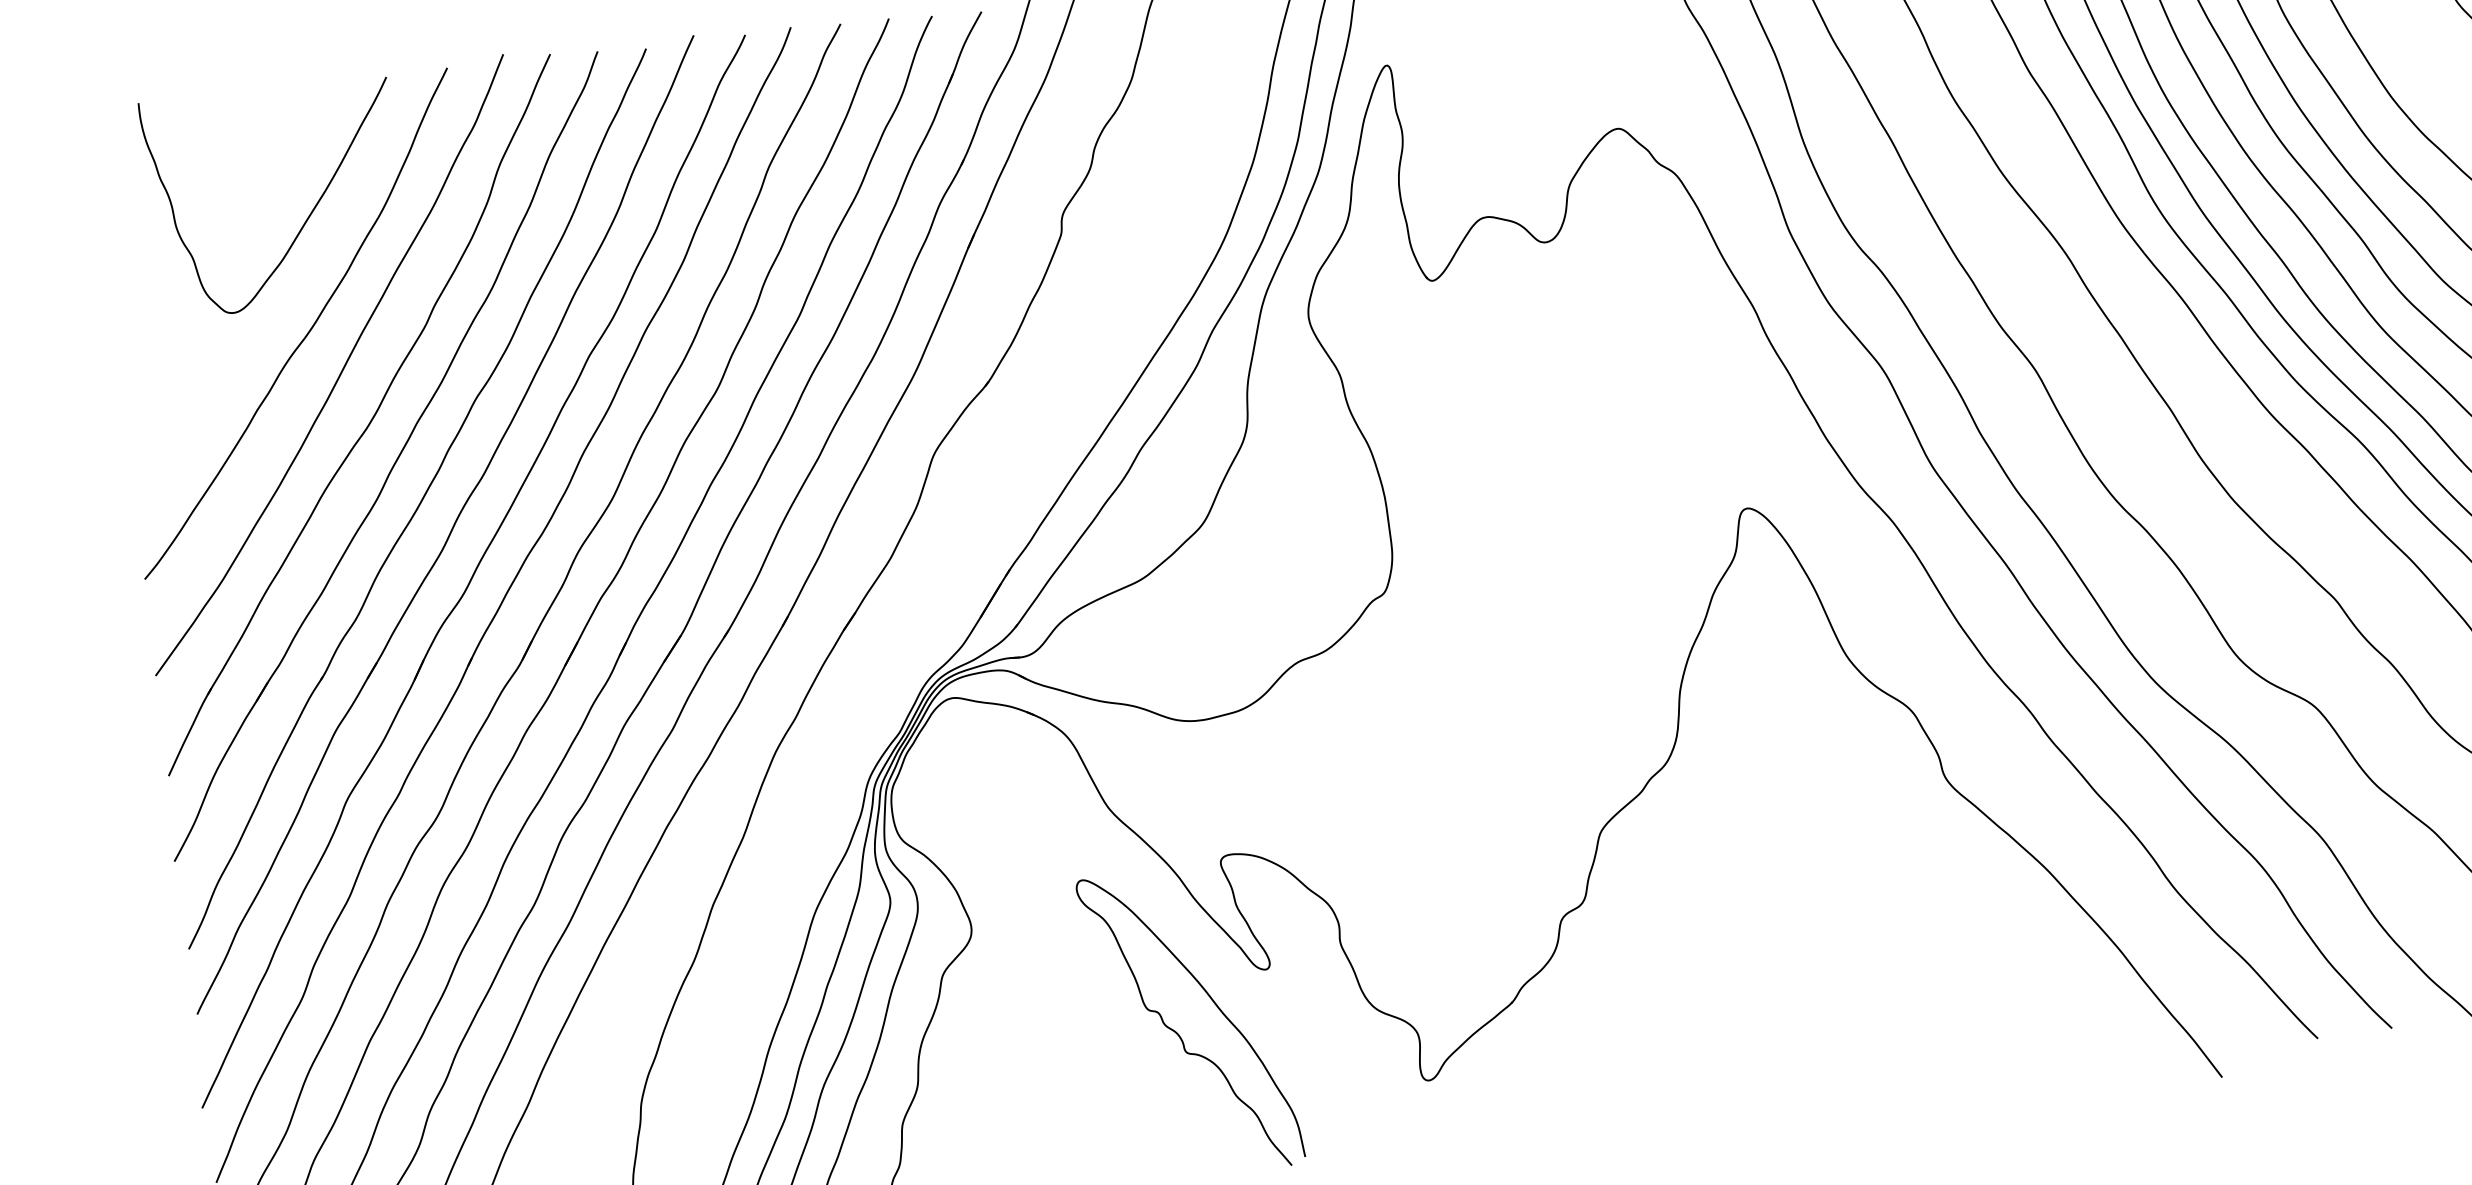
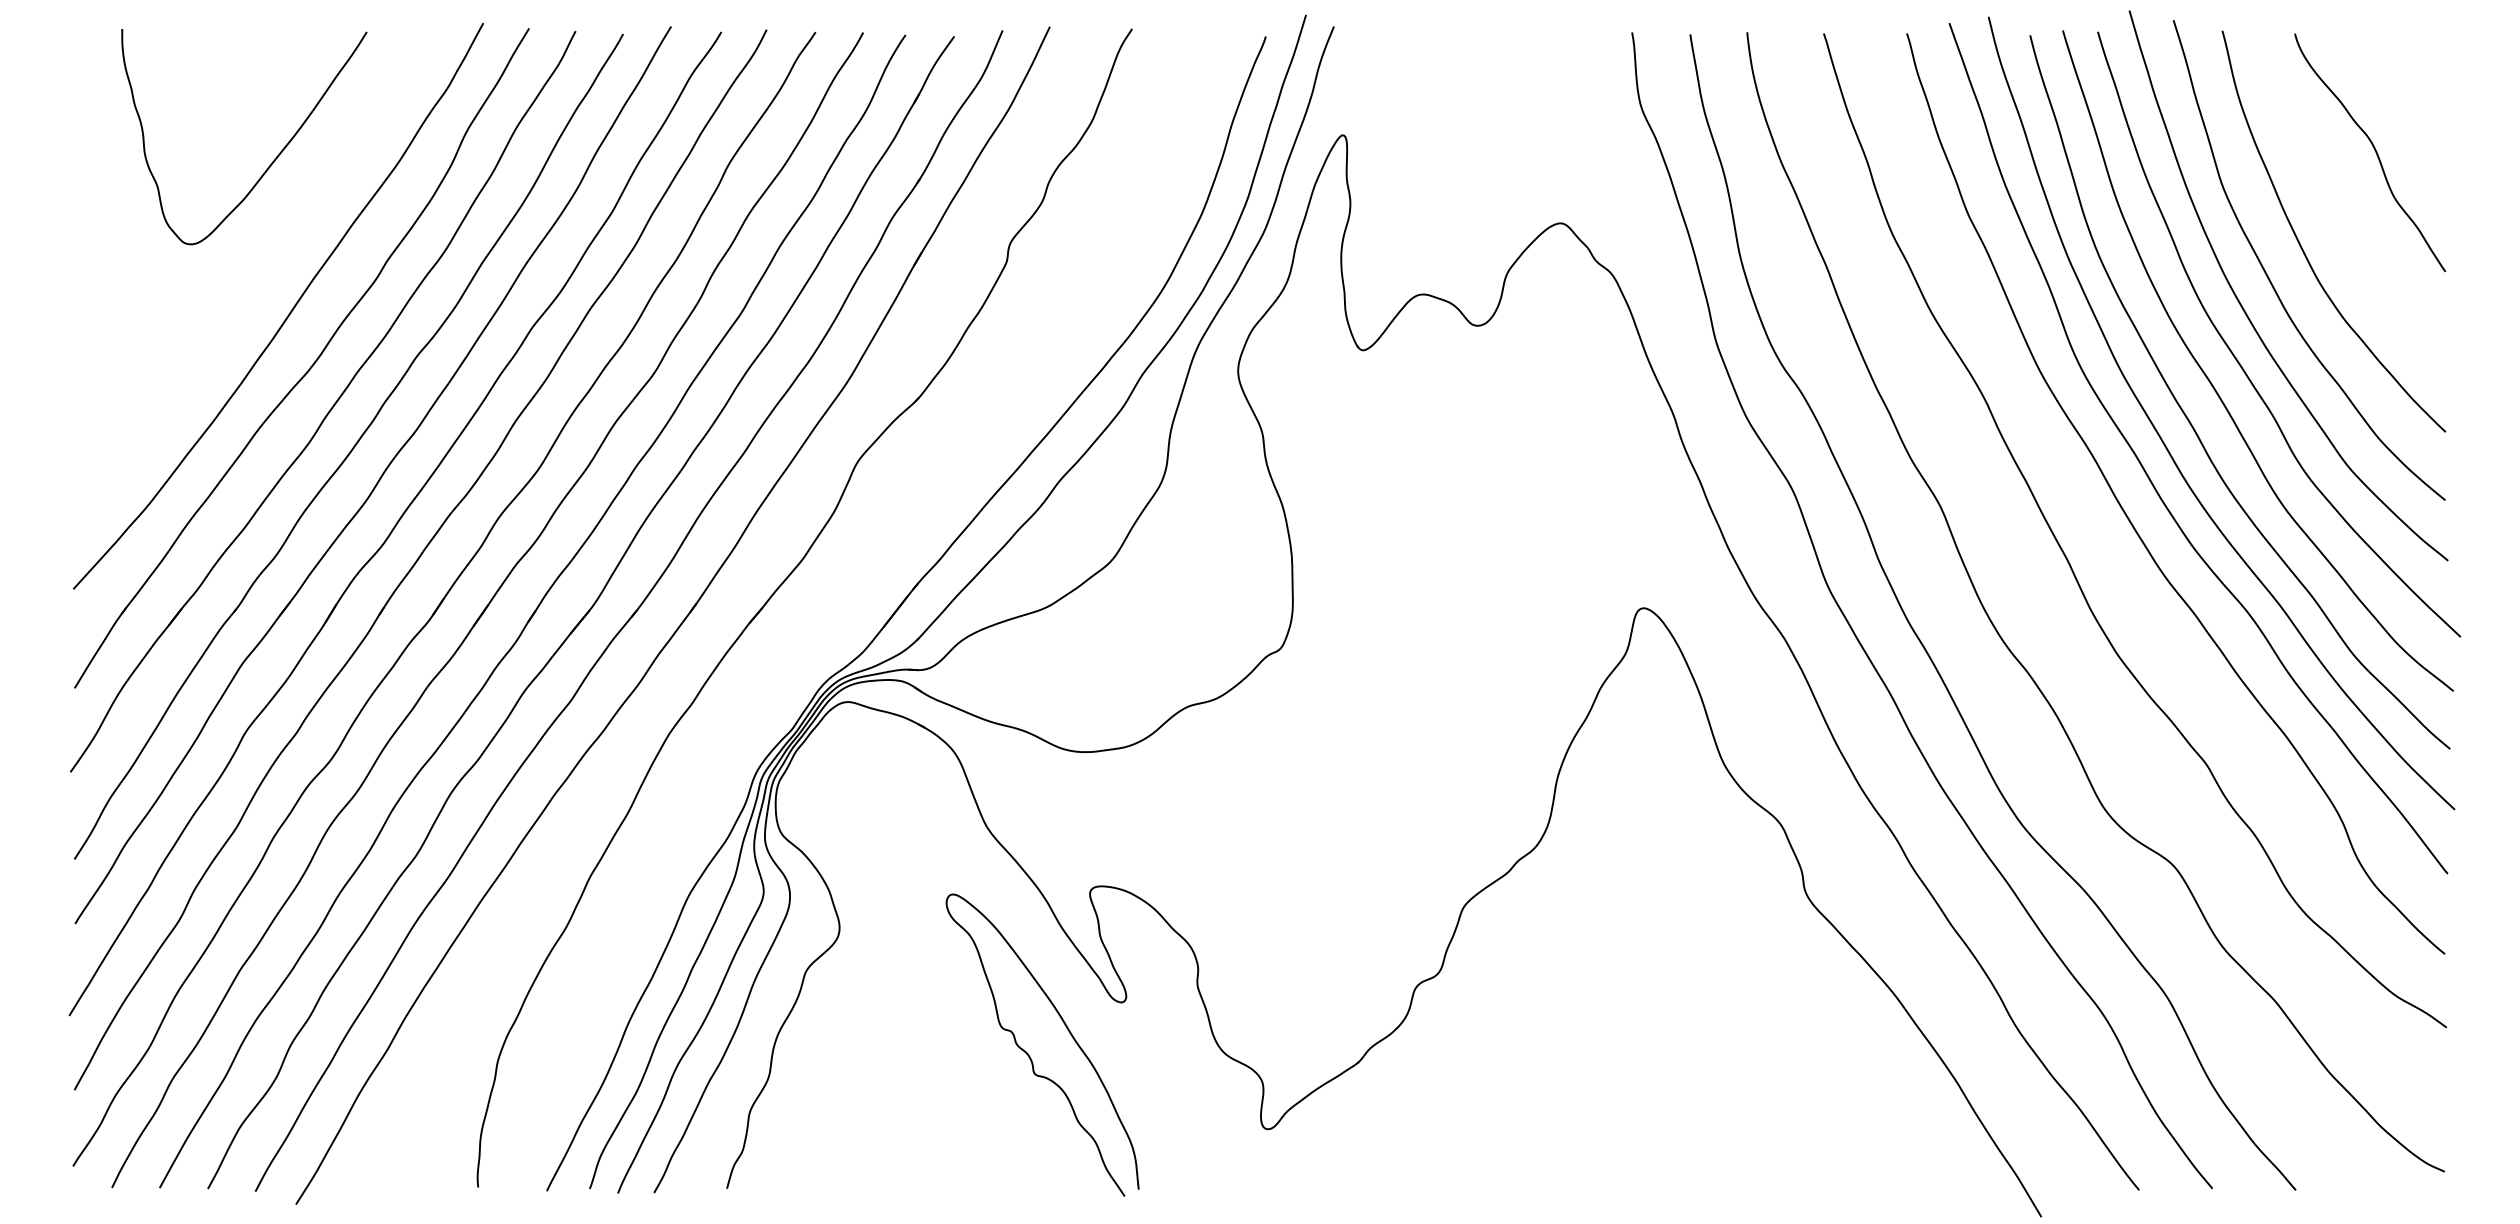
curve: (309, 329) -> (262, 269), removed

